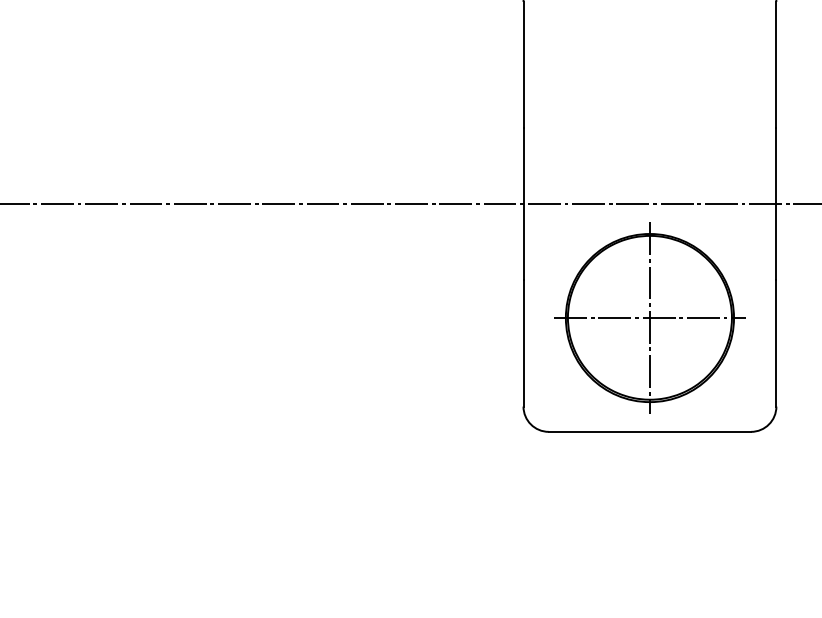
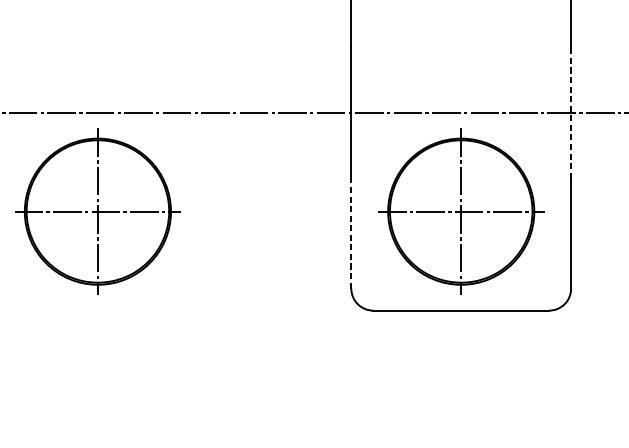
line: (776, 204) -> (571, 113), solid -> dashed
part: (231, 317) -> (97, 211), added
line: (523, 342) -> (351, 232), solid -> dashed

